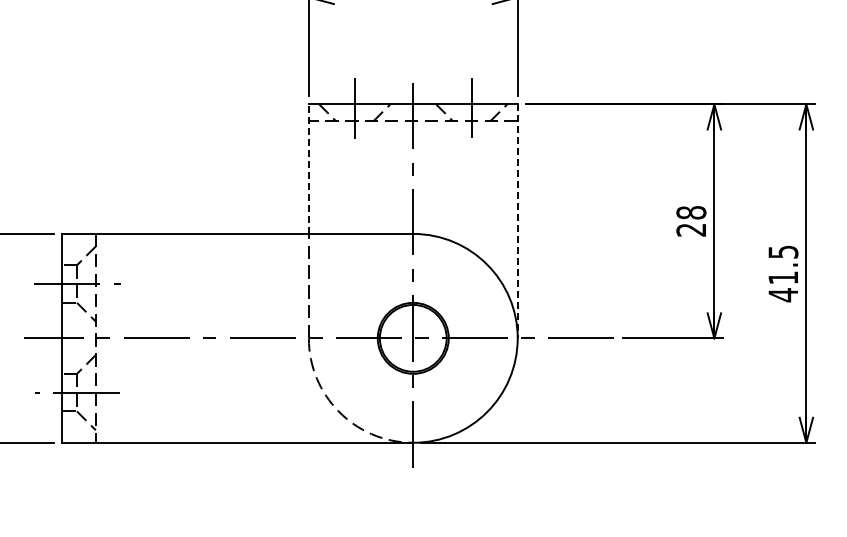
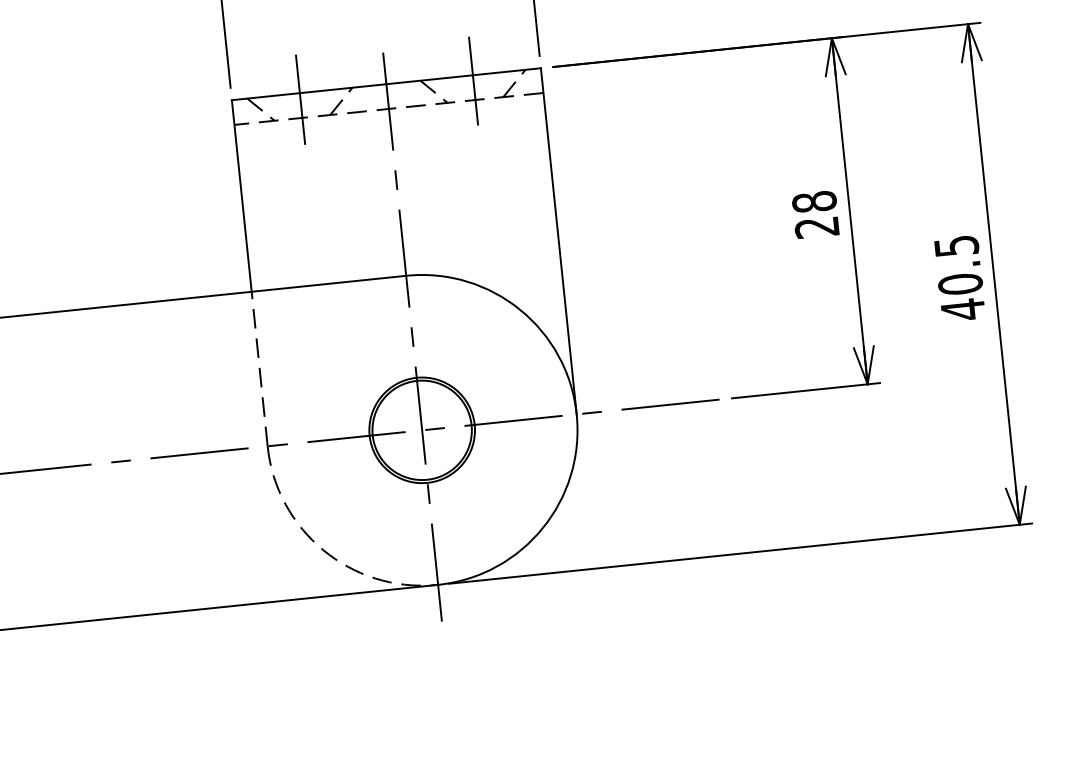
line: (308, 169) -> (241, 196), dashed -> solid
line: (517, 221) -> (558, 241), dashed -> solid
text: (783, 277) -> (960, 283), 41.5 -> 40.5

